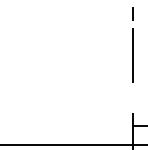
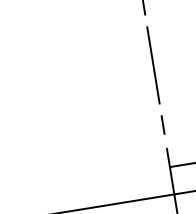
line: (132, 96) -> (162, 124), added

